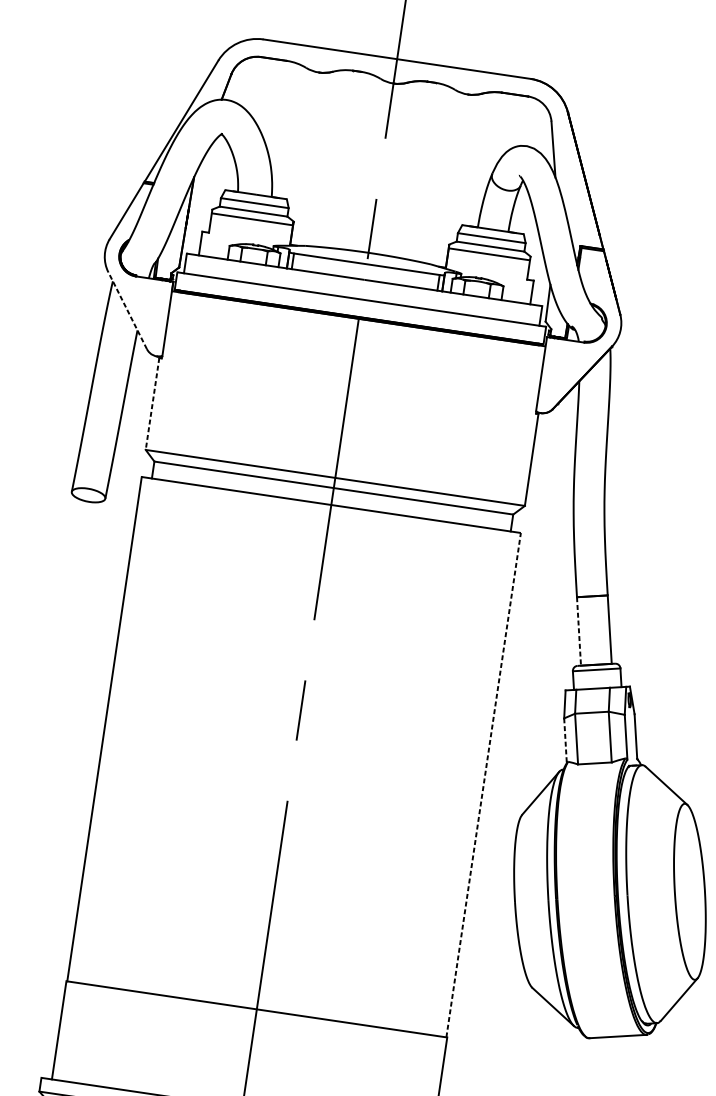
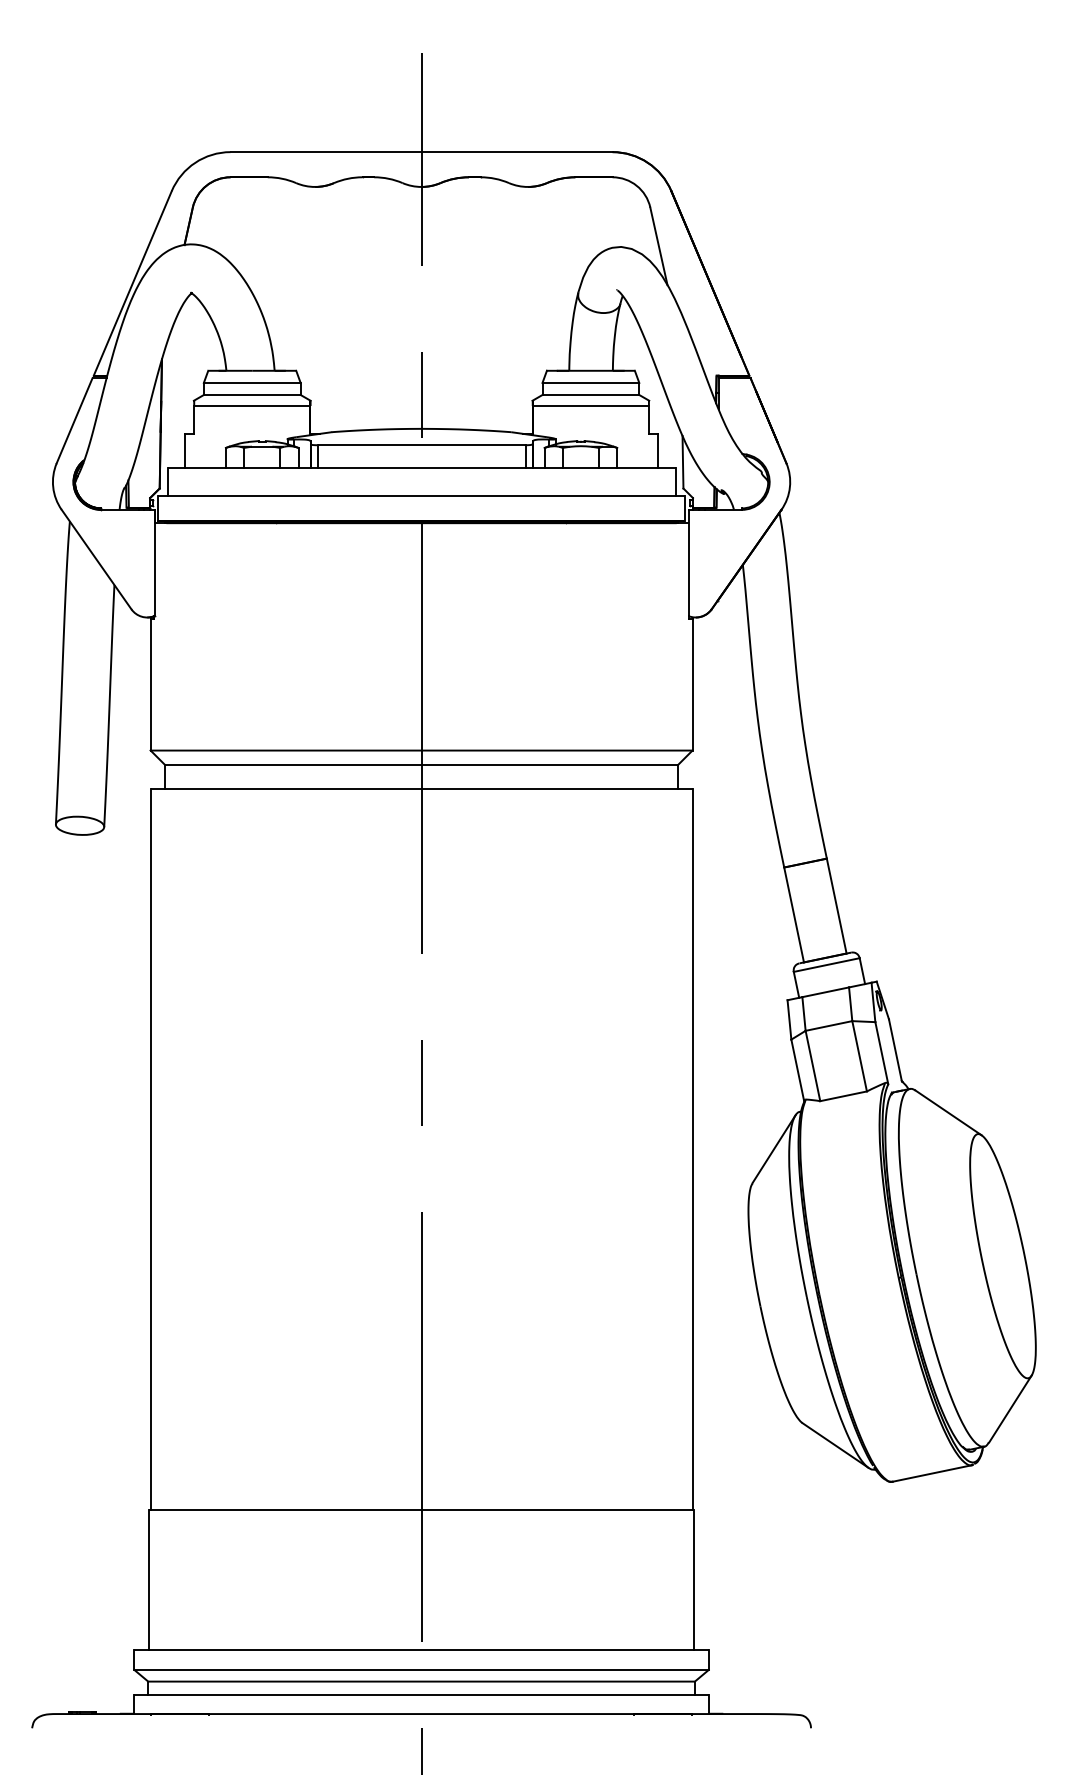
line: (127, 310) -> (96, 559), dashed -> solid
line: (152, 403) -> (150, 684), dashed -> solid
line: (579, 631) -> (794, 915), dashed -> solid
line: (565, 740) -> (797, 1070), dashed -> solid
line: (483, 785) -> (692, 1149), dashed -> solid

